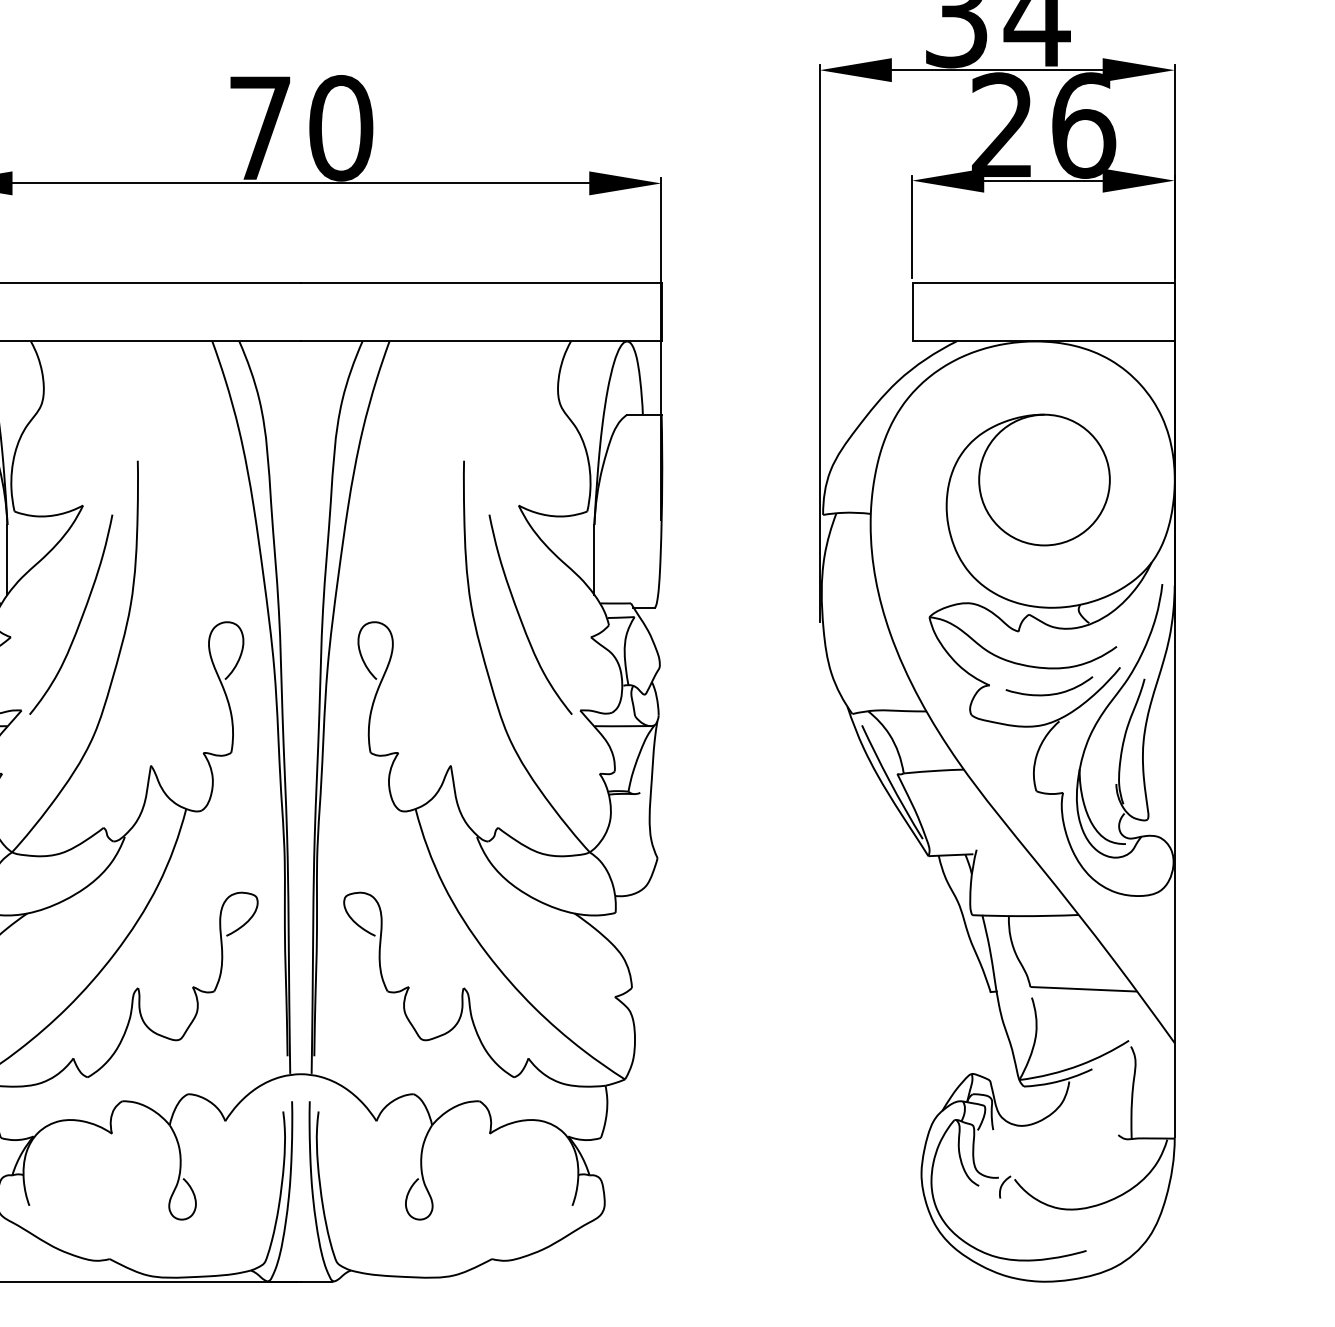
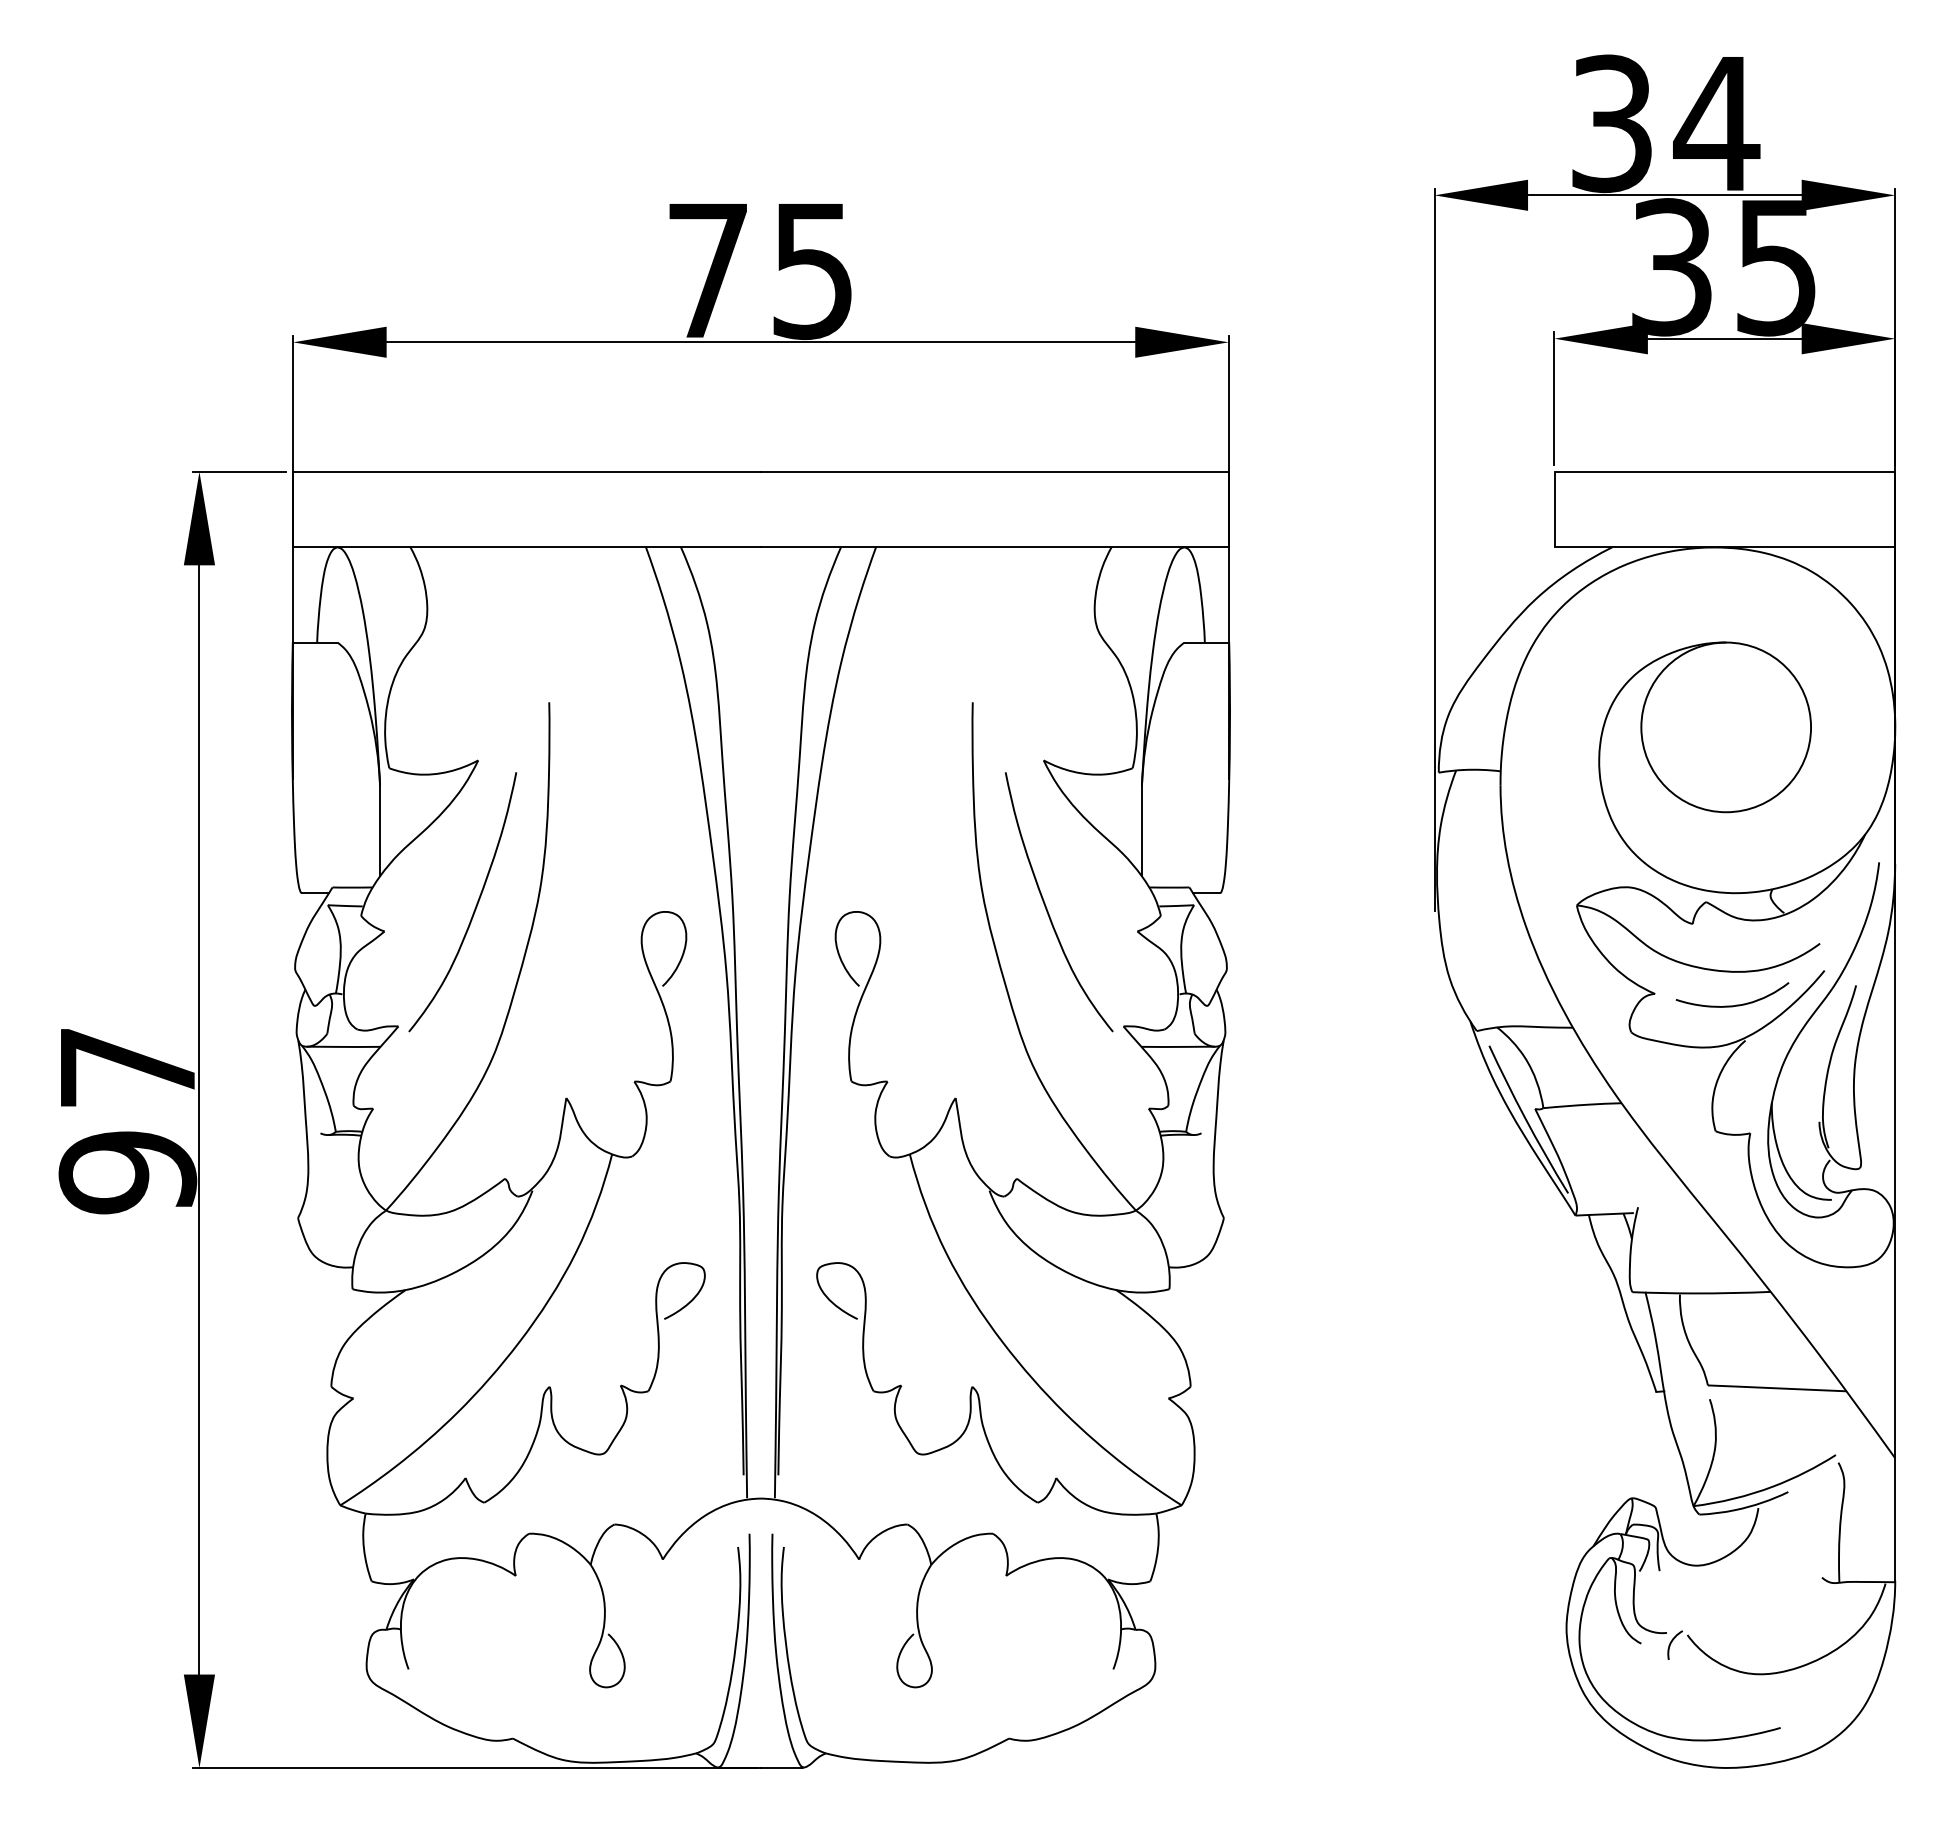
text: (1043, 125) -> (1725, 267), 26 -> 35
text: (341, 128) -> (813, 270), 70 -> 75

